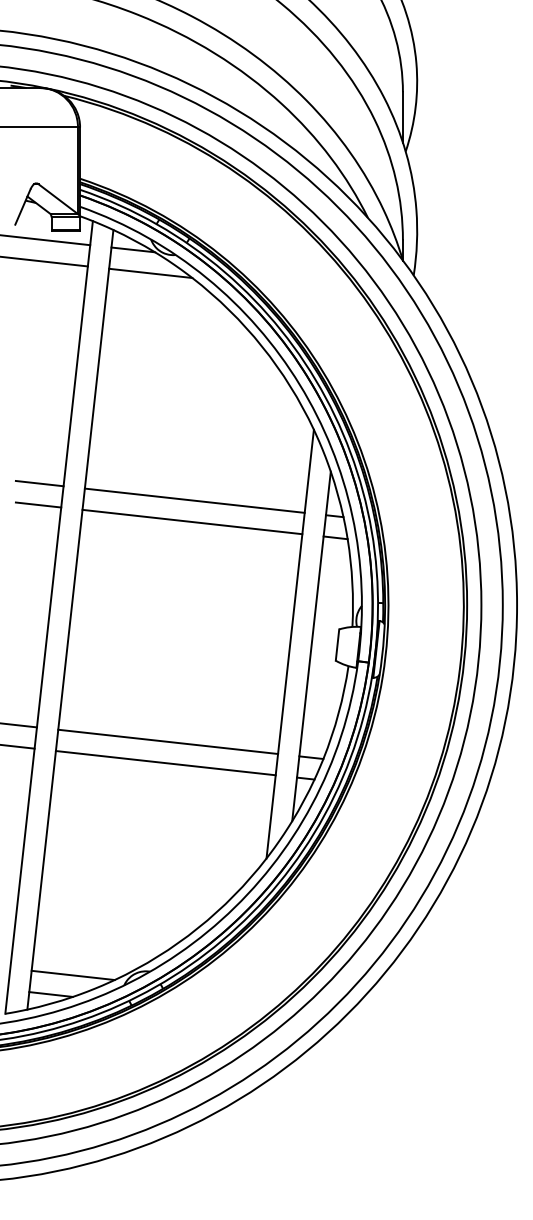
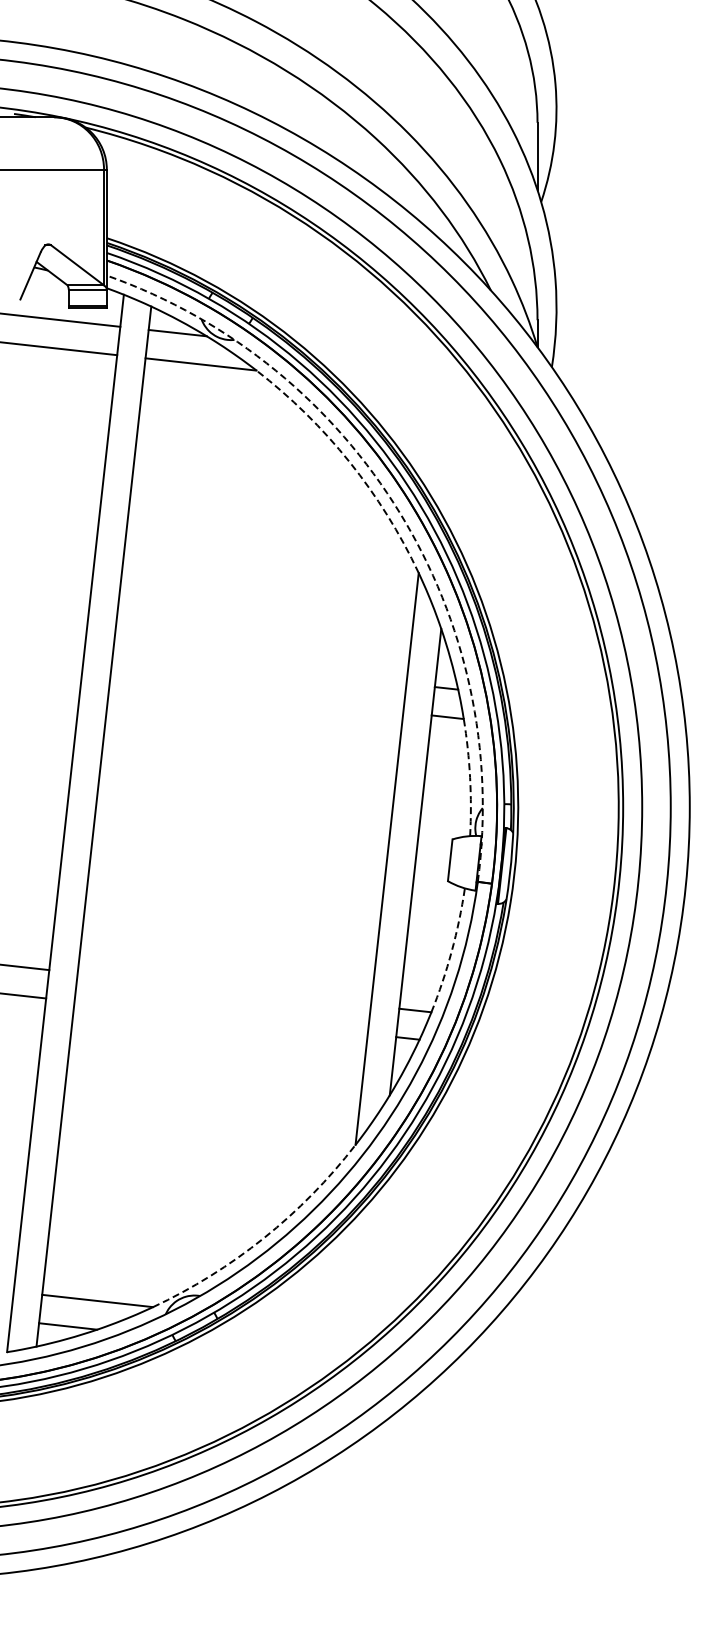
arc: (262, 346) -> (349, 462), solid -> dashed
arc: (299, 384) -> (399, 512), solid -> dashed
line: (39, 483) -> (52, 644), removed
line: (194, 500) -> (259, 667), removed
line: (38, 505) -> (51, 673), removed
line: (192, 521) -> (256, 695), removed
arc: (352, 583) -> (470, 777), solid -> dashed
arc: (338, 713) -> (451, 951), solid -> dashed
line: (167, 741) -> (223, 989), removed
line: (165, 762) -> (220, 1017), removed
arc: (198, 928) -> (264, 1238), solid -> dashed

